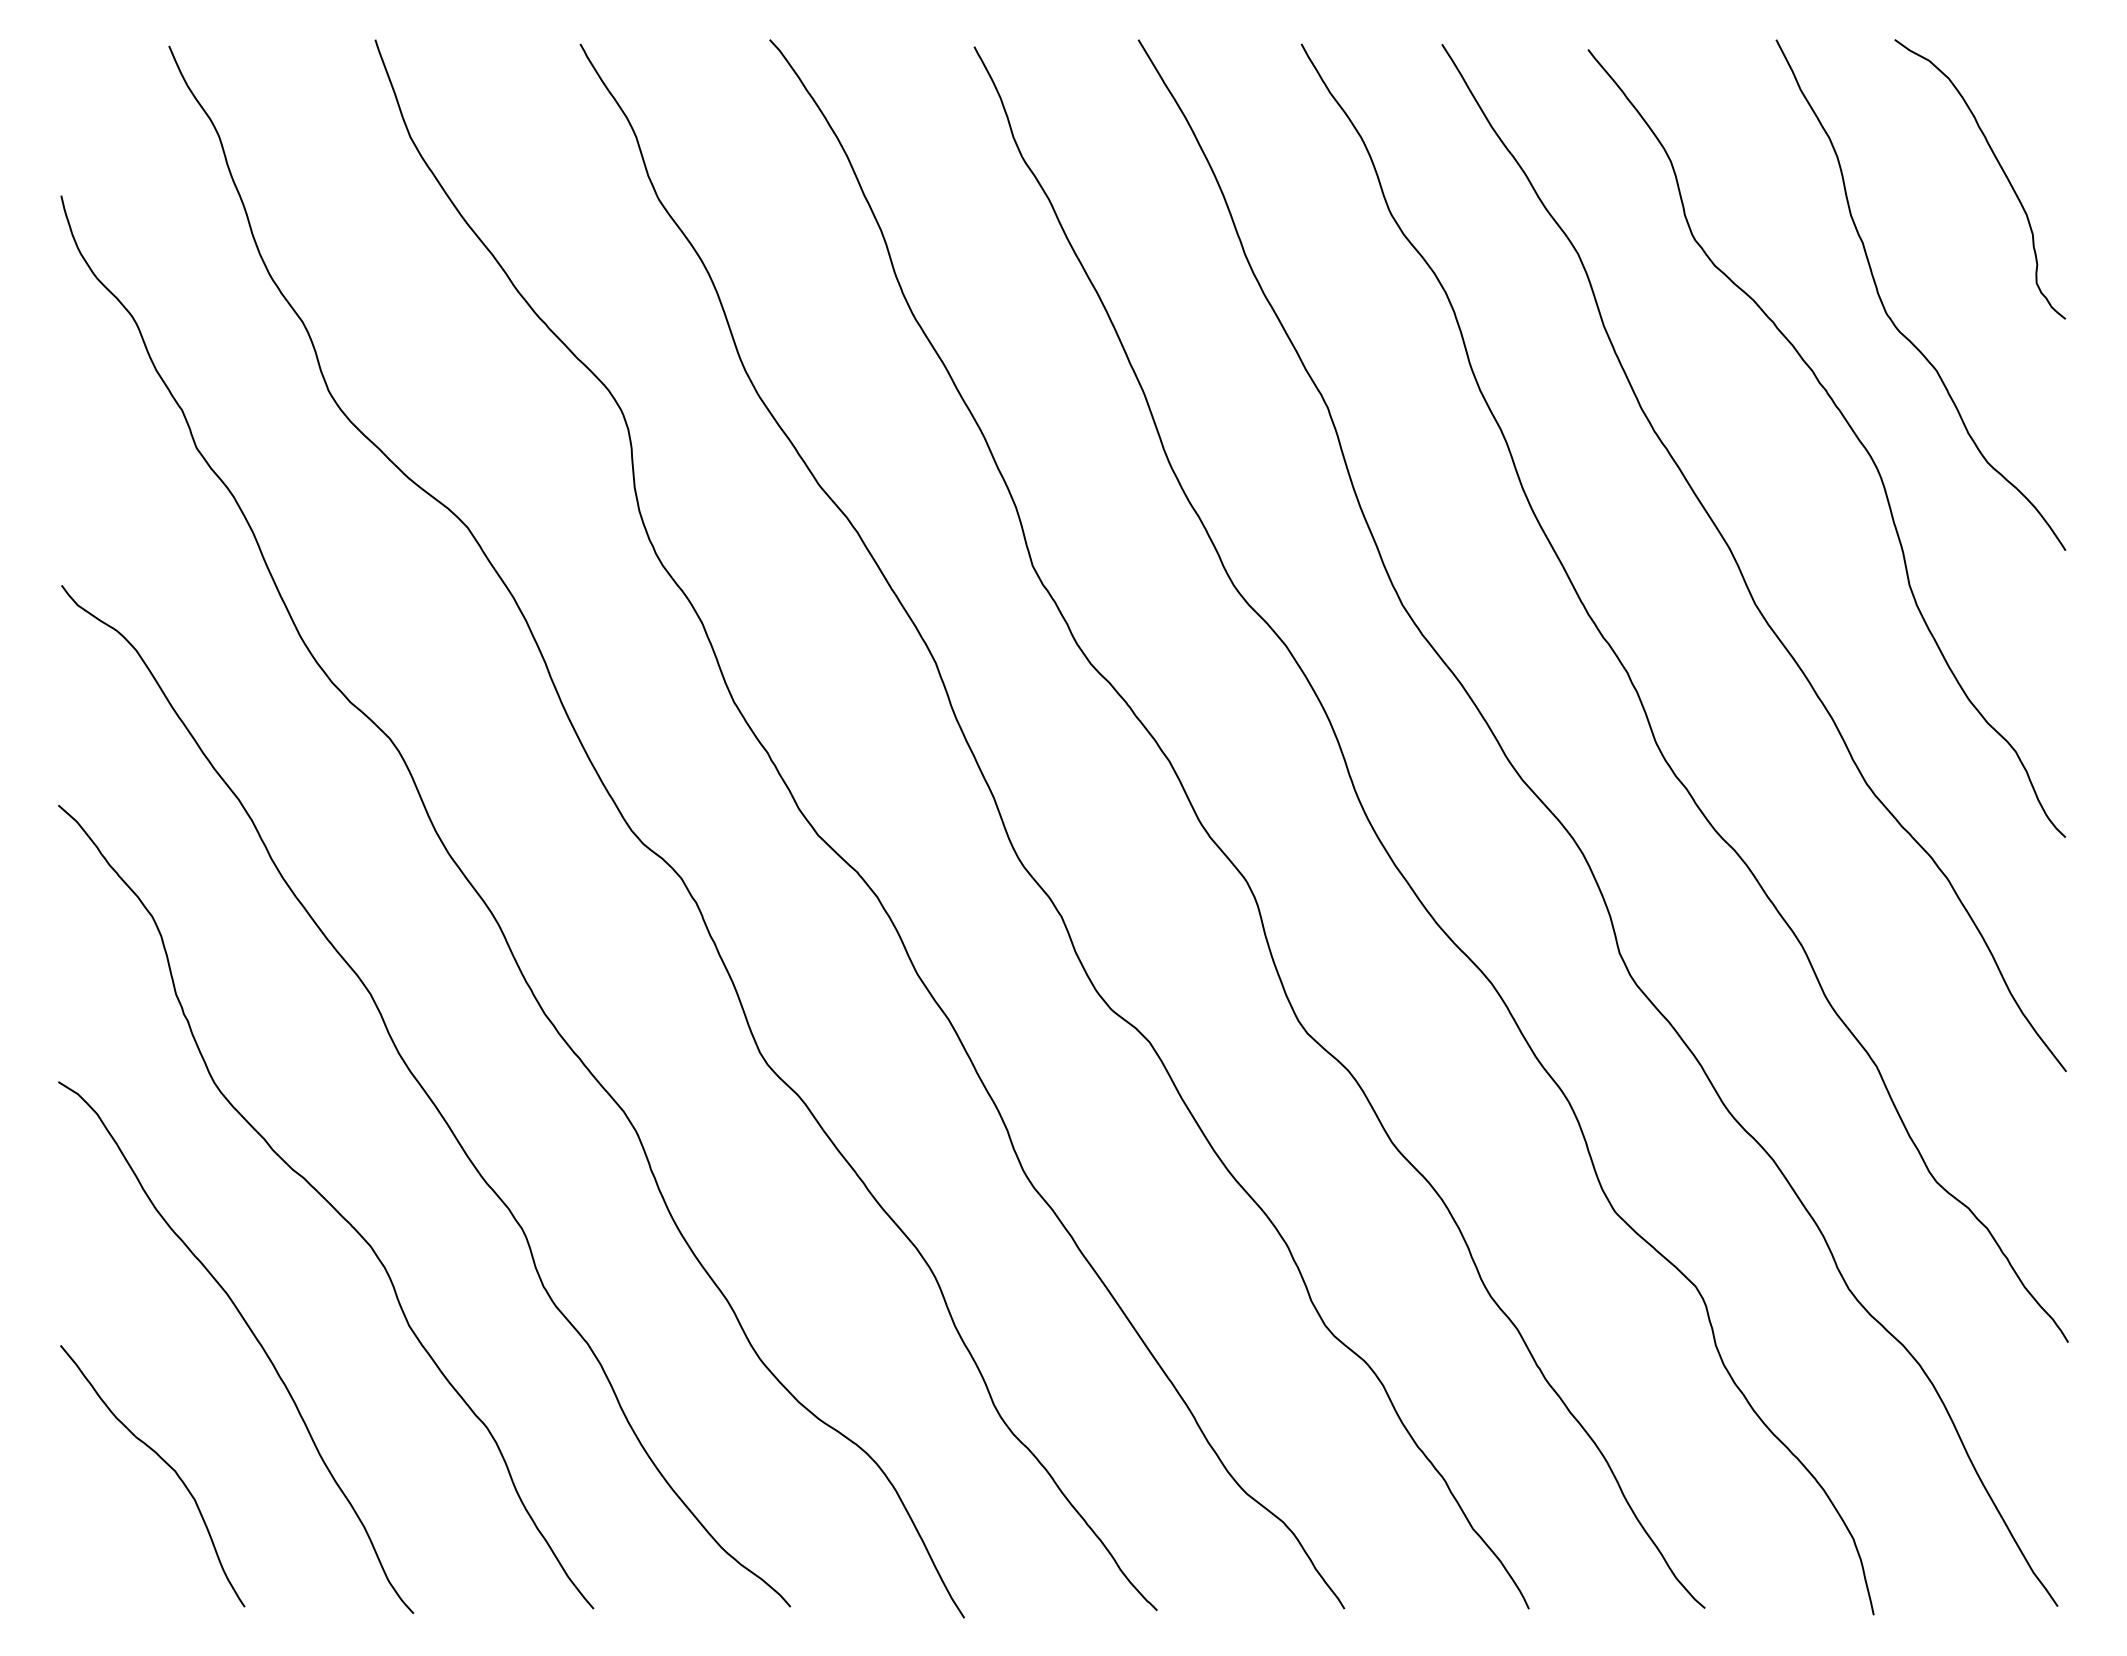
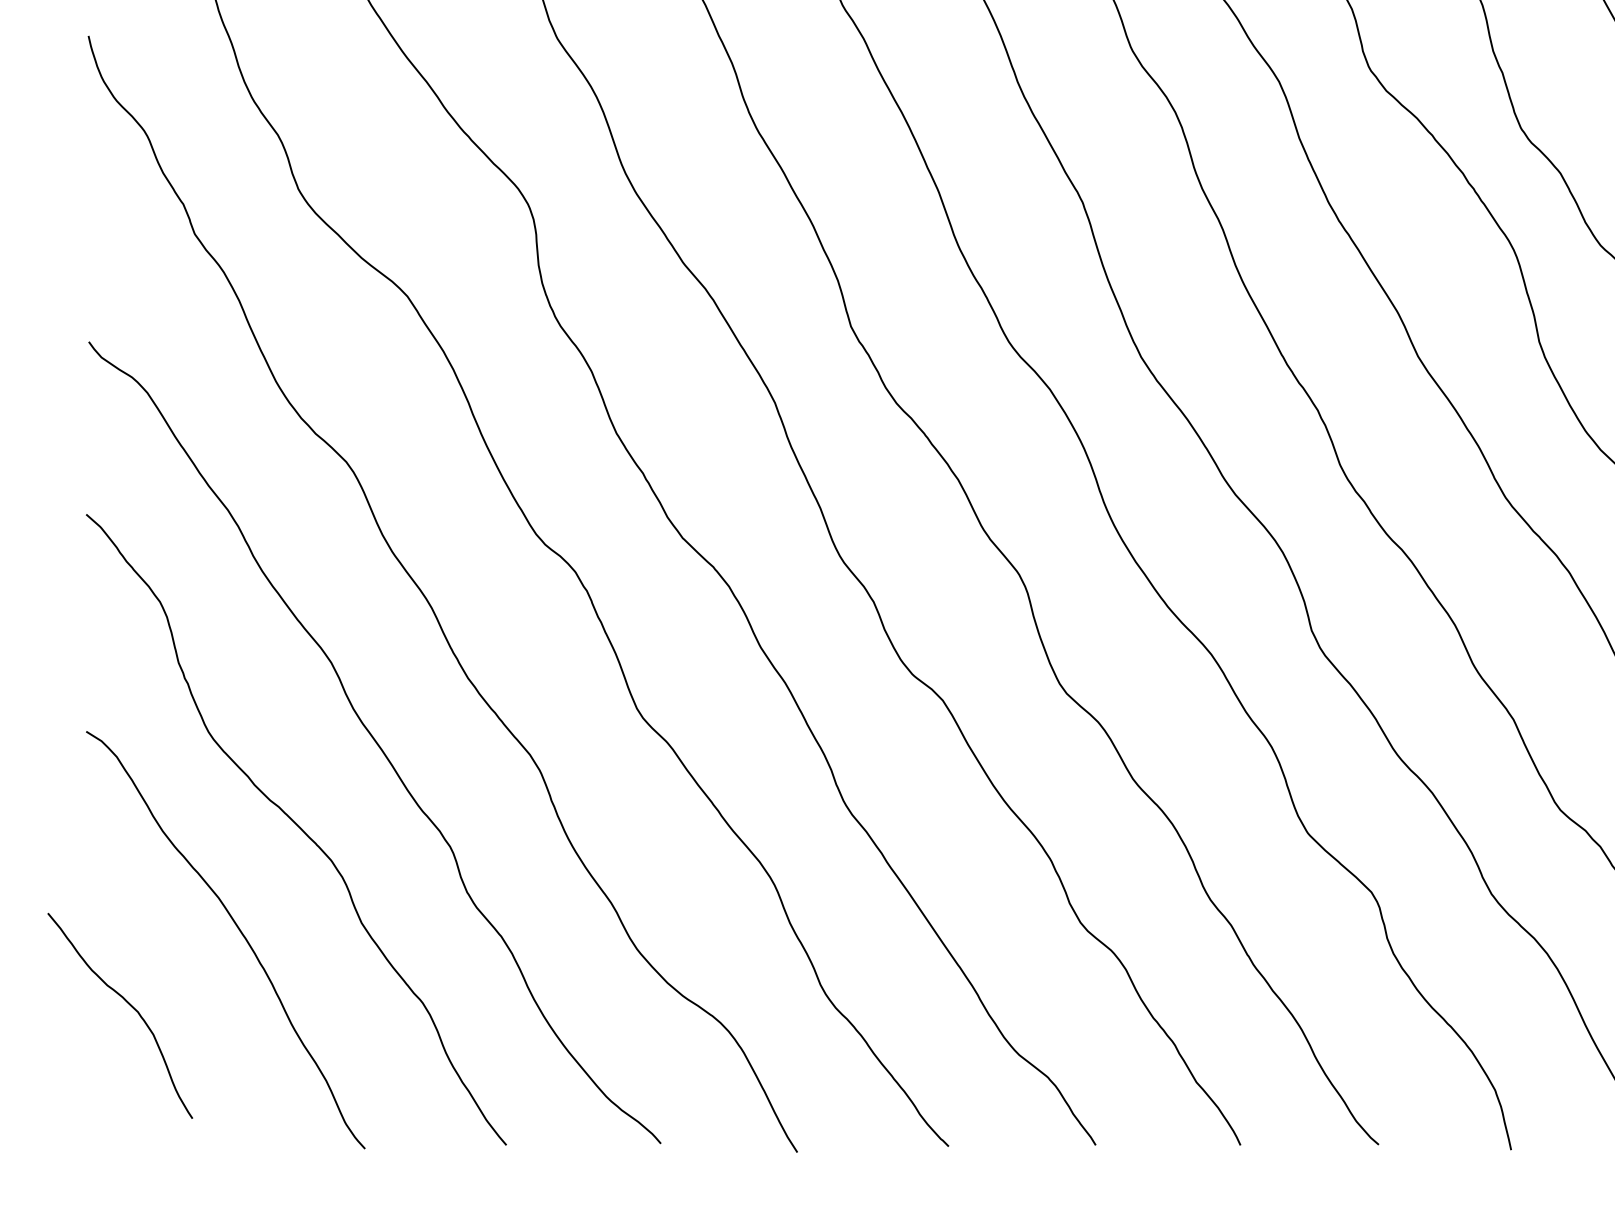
curve: (165, 1463) -> (130, 1005), moved

